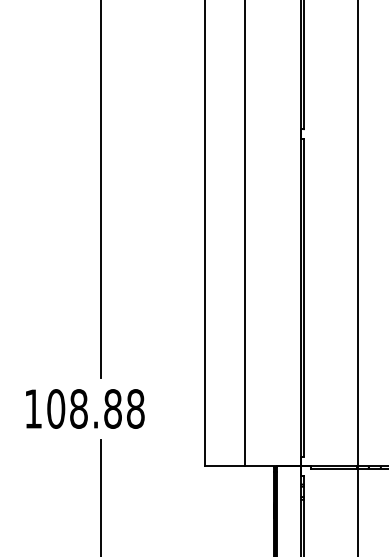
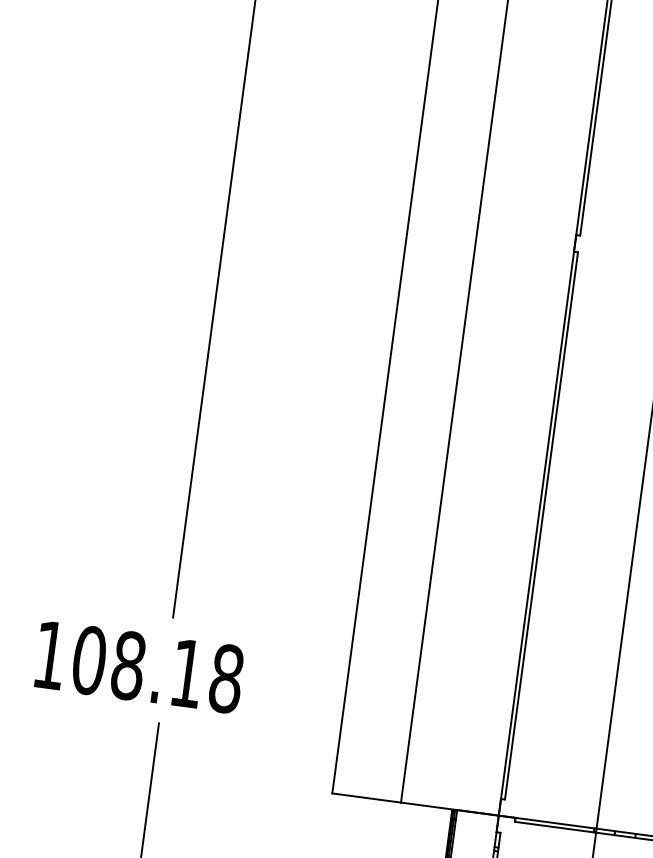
text: (112, 408) -> (186, 672), 108.88 -> 108.18

